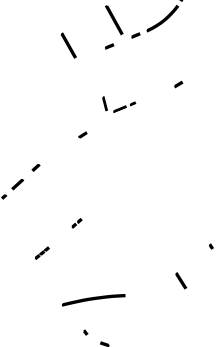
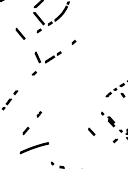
part: (116, 106) -> (47, 57), size x1.67
line: (91, 300) -> (33, 148), moved

